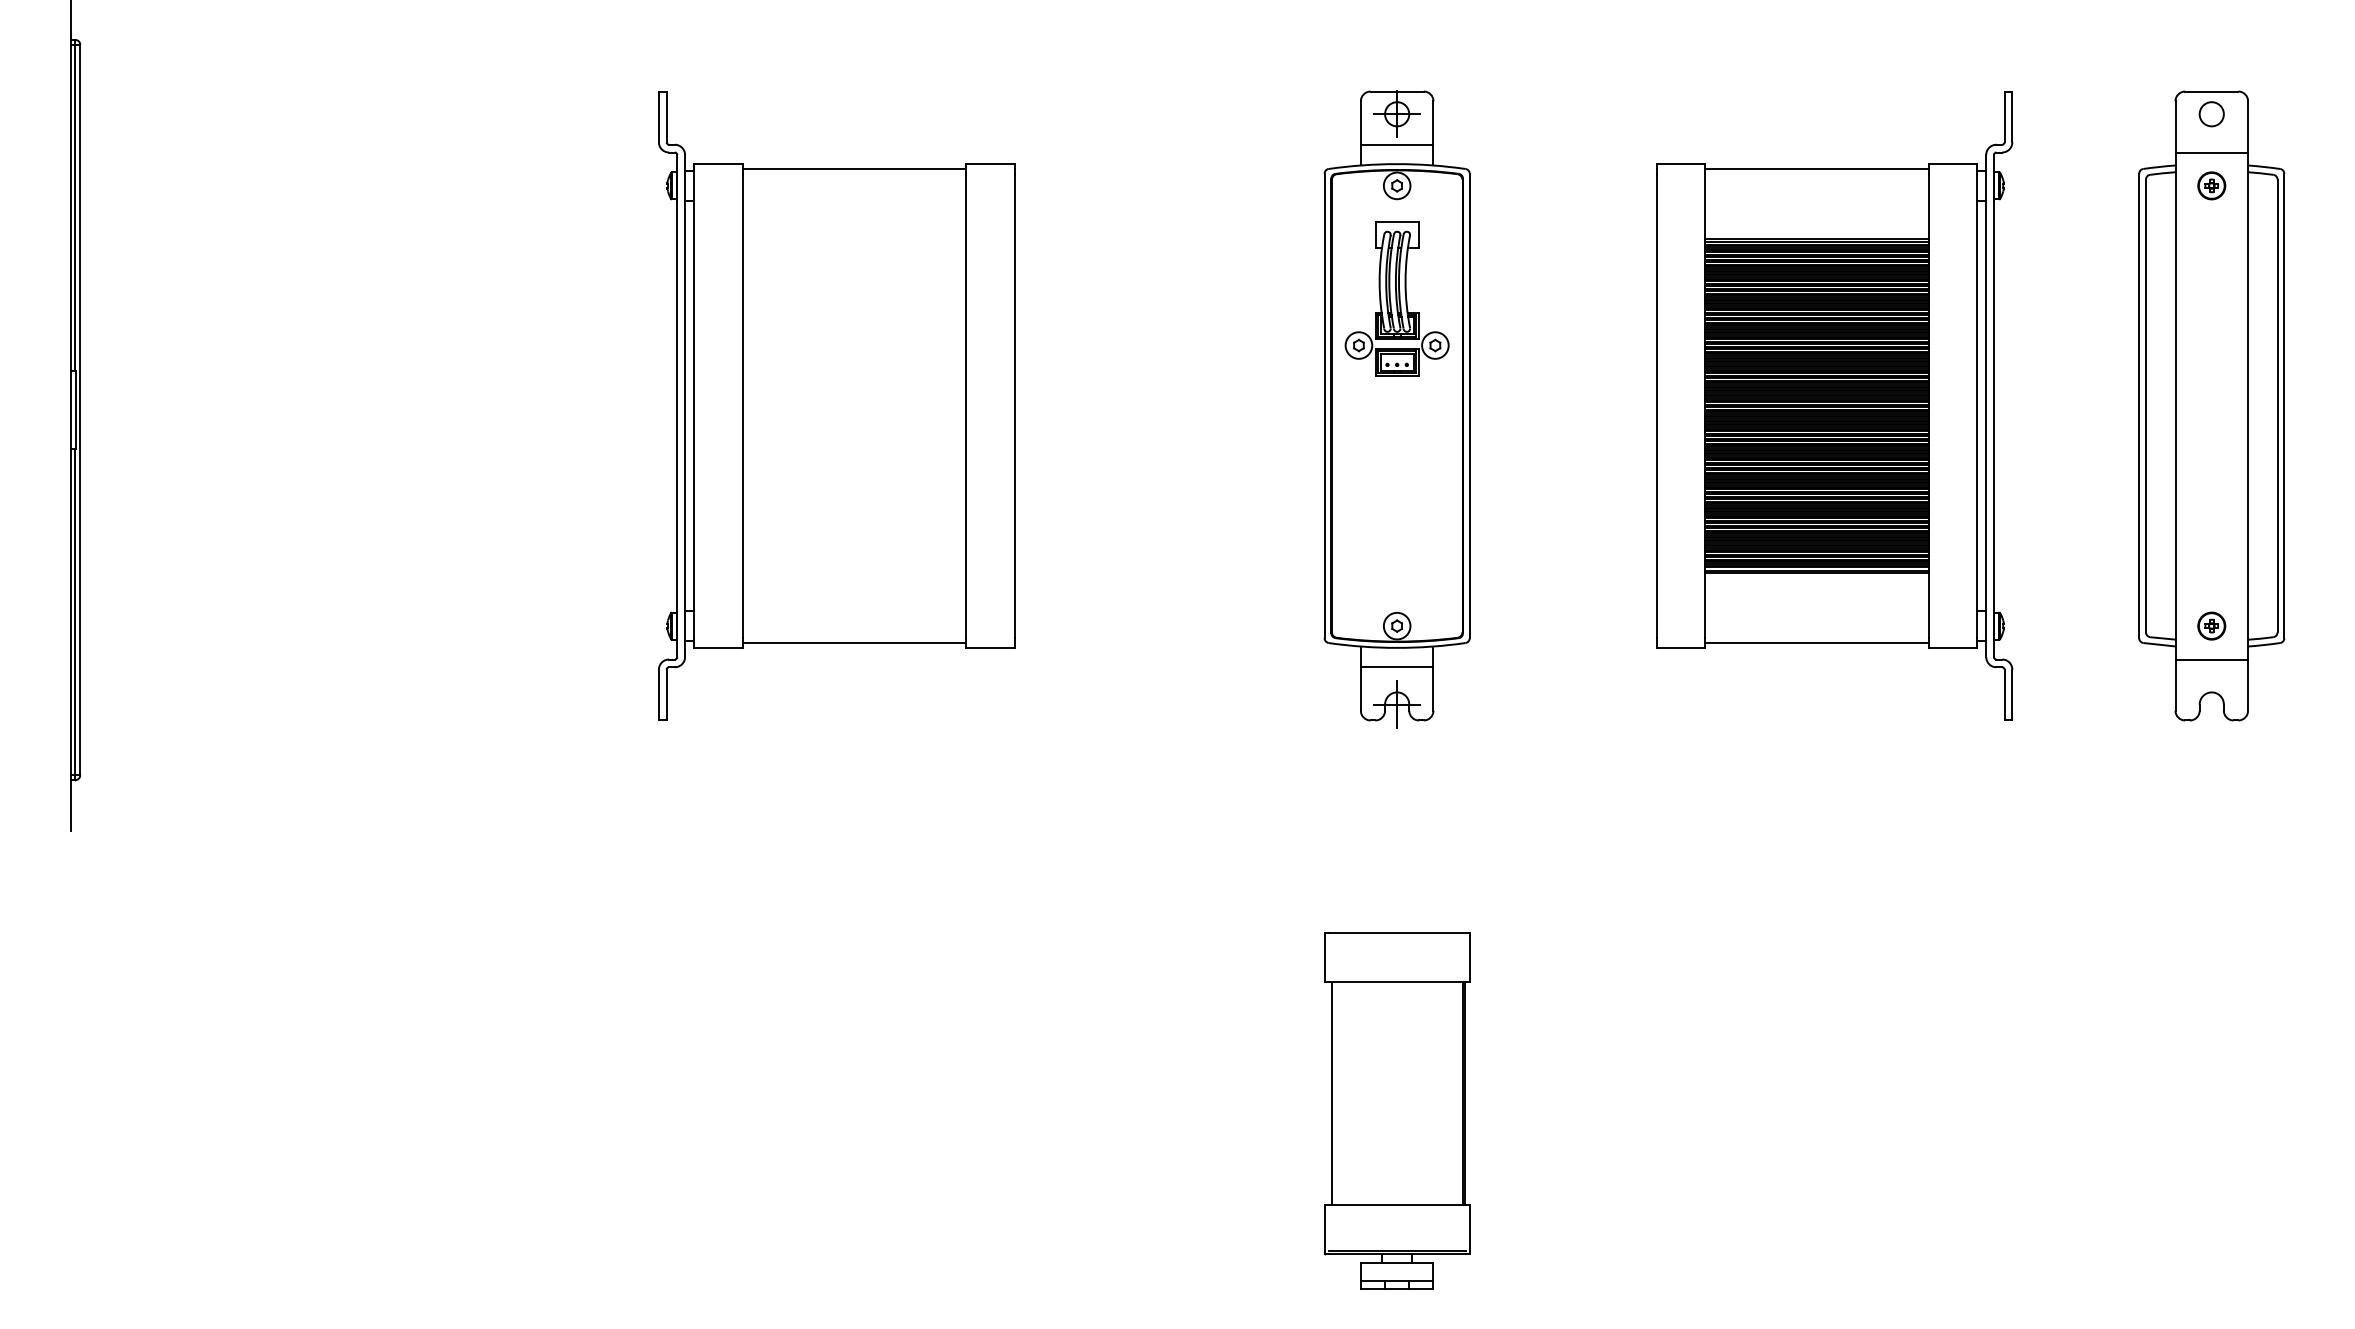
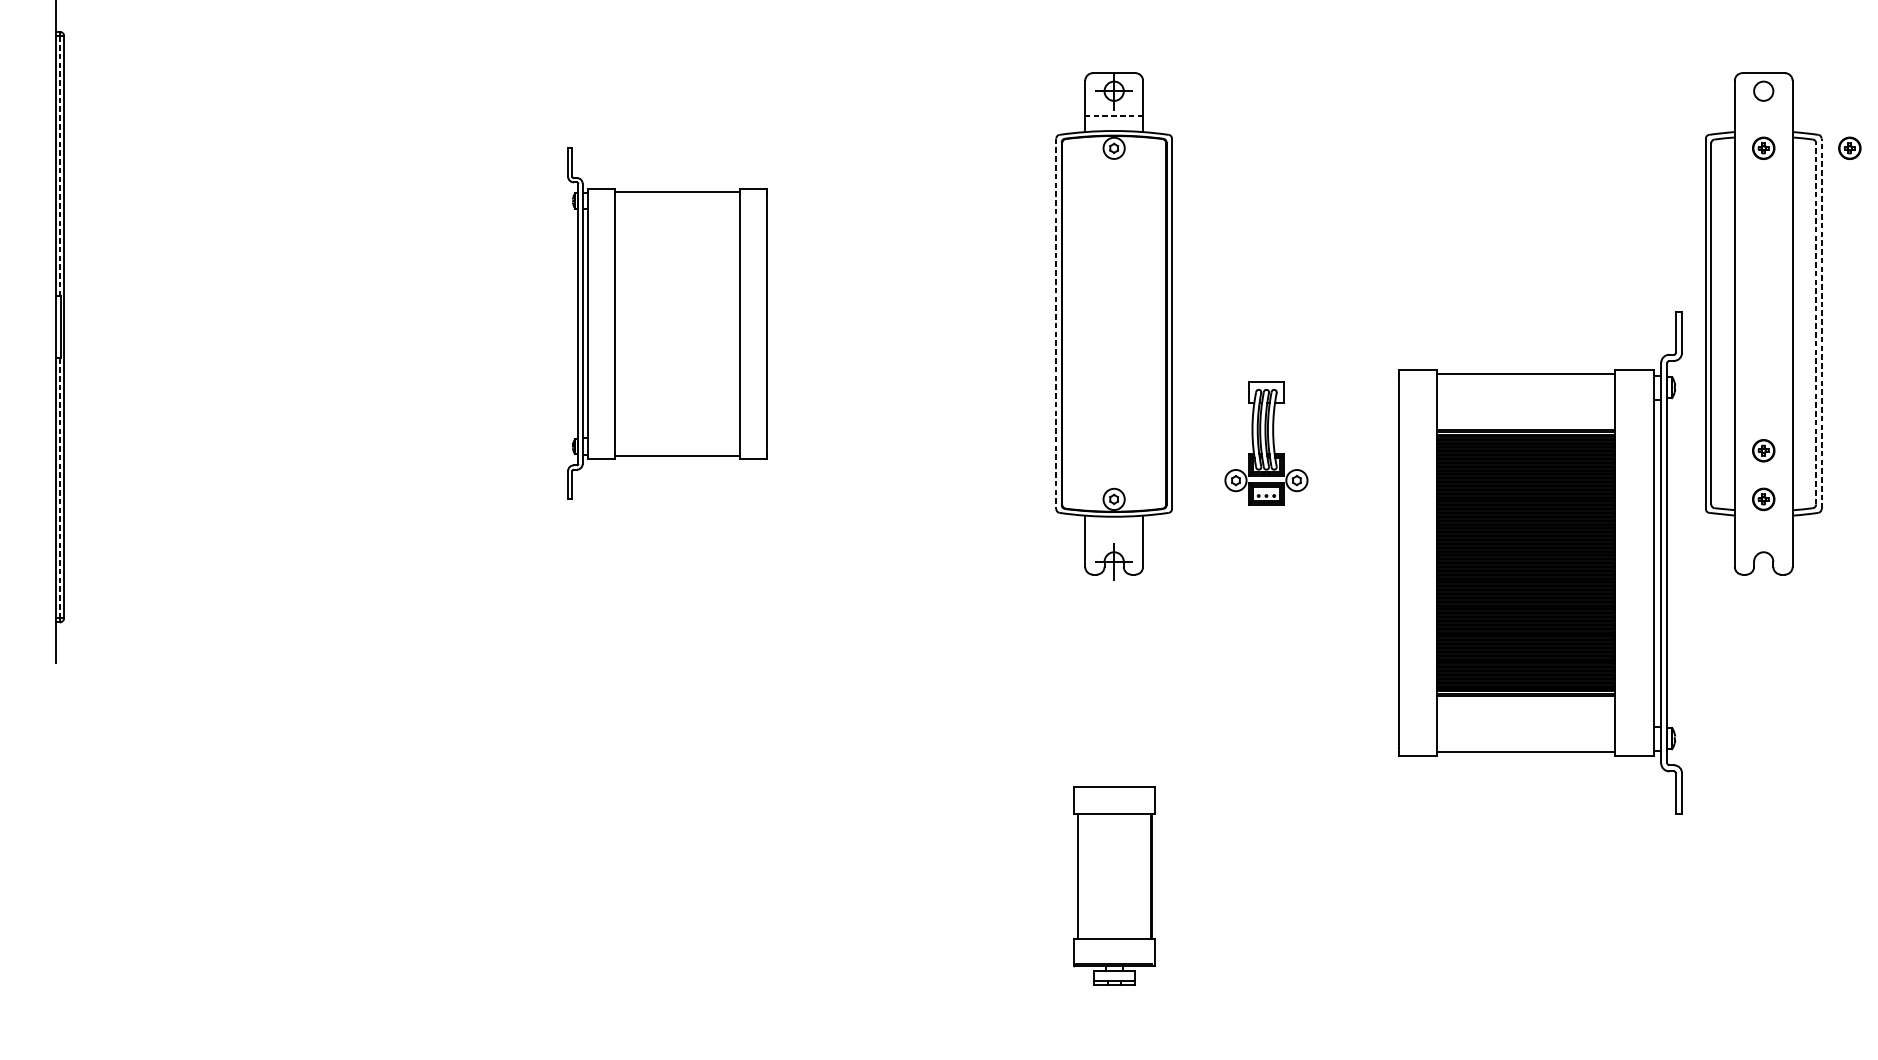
line: (1396, 144) -> (1113, 115), solid -> dashed
line: (2211, 152) -> (1763, 121), removed
part: (2319, 185) -> (1849, 148), added
line: (75, 207) -> (60, 165), solid -> dashed
part: (1396, 298) -> (1265, 443), moved
part: (836, 405) -> (667, 323), size x0.7
part: (1834, 405) -> (1540, 562), moved
line: (2277, 405) -> (1816, 323), solid -> dashed
line: (2284, 405) -> (1821, 323), solid -> dashed
line: (1324, 406) -> (1056, 324), solid -> dashed
part: (2211, 564) -> (1763, 450), added
line: (75, 611) -> (60, 487), solid -> dashed
line: (2211, 659) -> (1763, 526), removed
line: (1396, 667) -> (1113, 532), removed
part: (1397, 1110) -> (1114, 885), size x0.7

